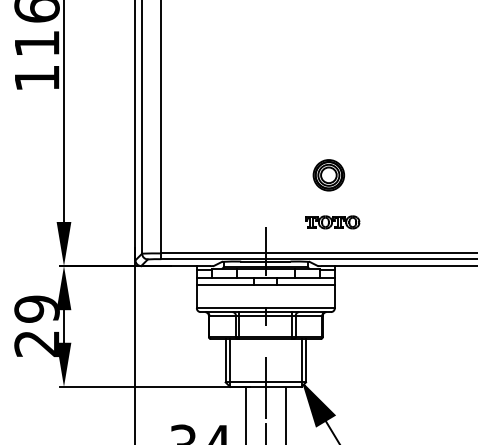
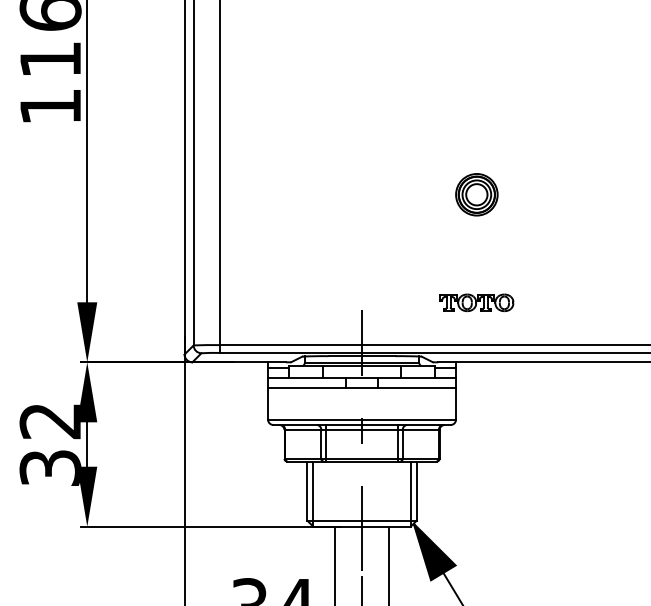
part: (328, 175) -> (476, 194), moved
part: (332, 222) -> (476, 302), moved
text: (36, 326) -> (50, 444), 29 -> 32

